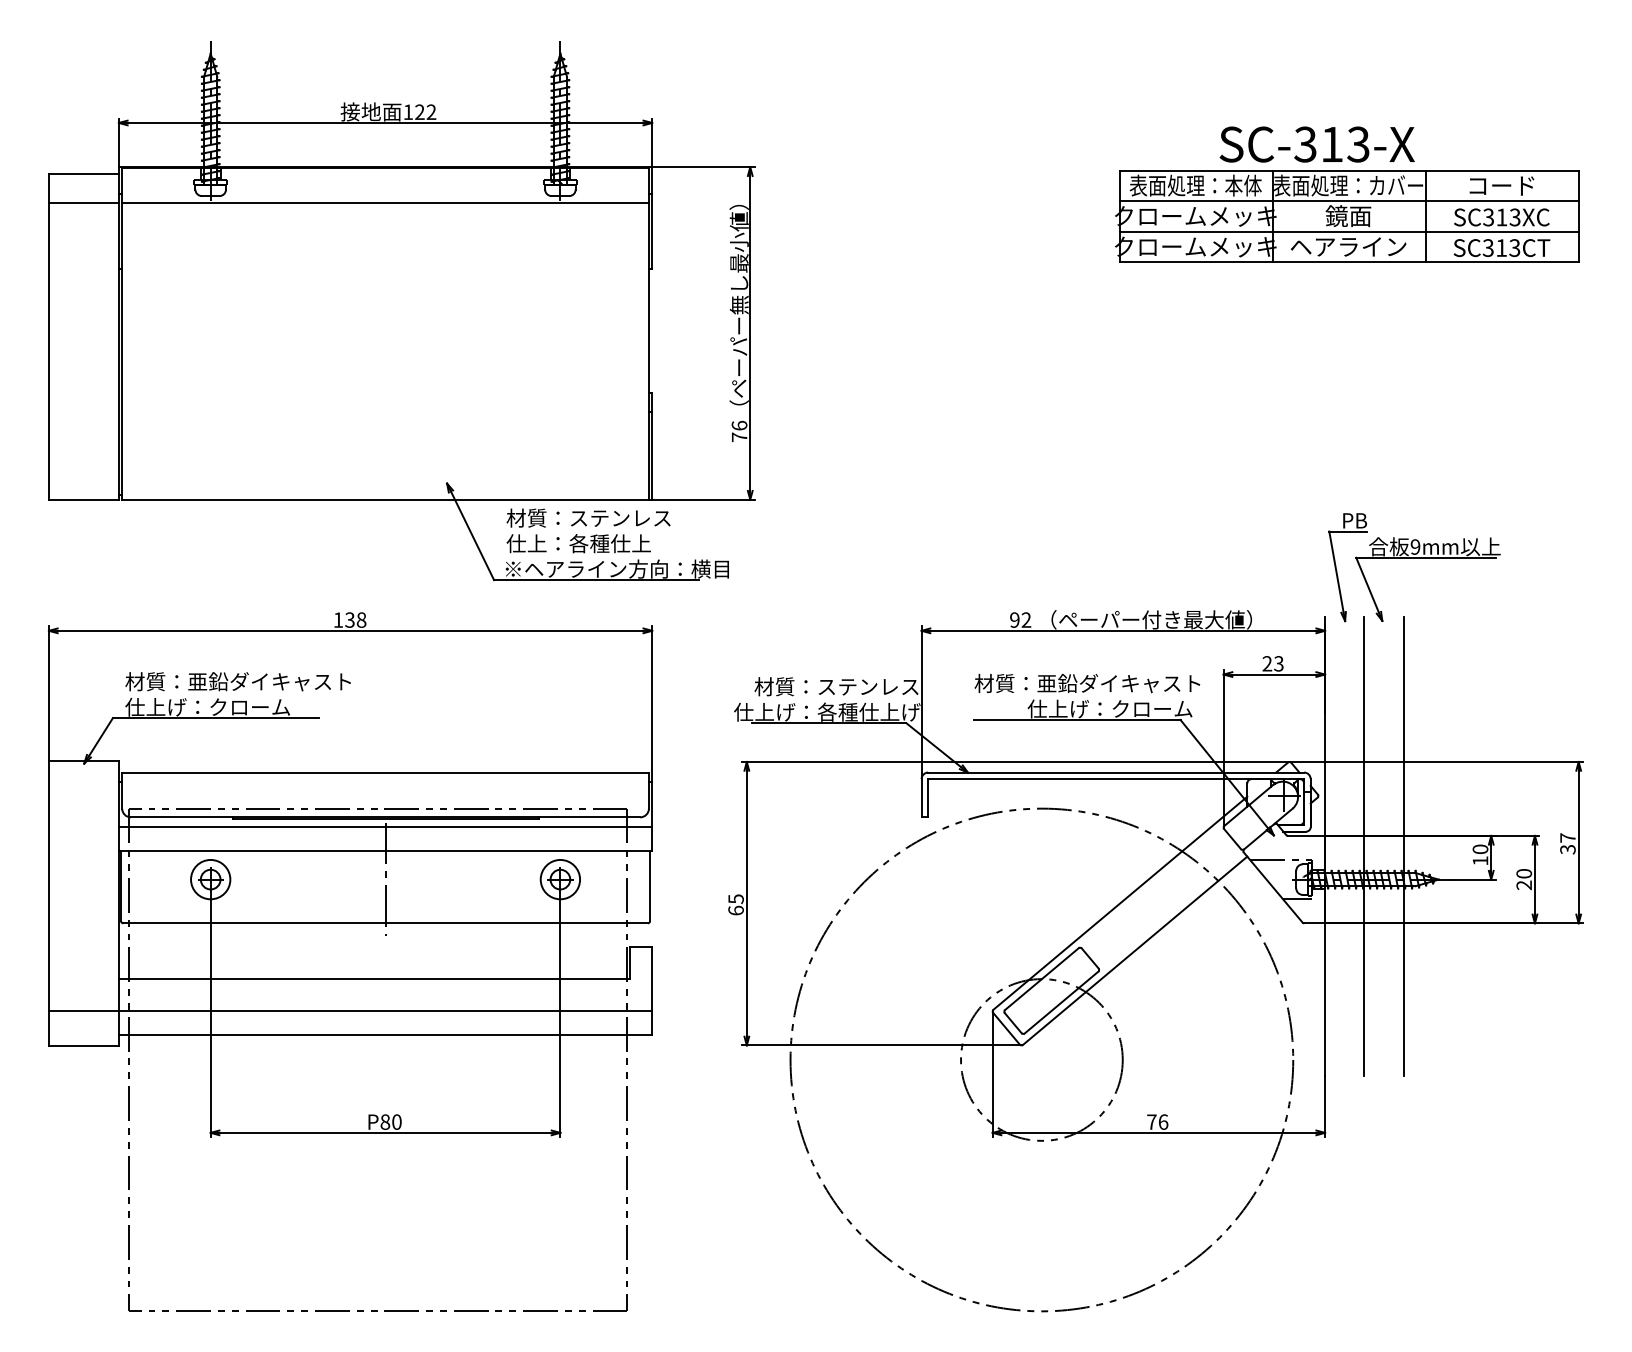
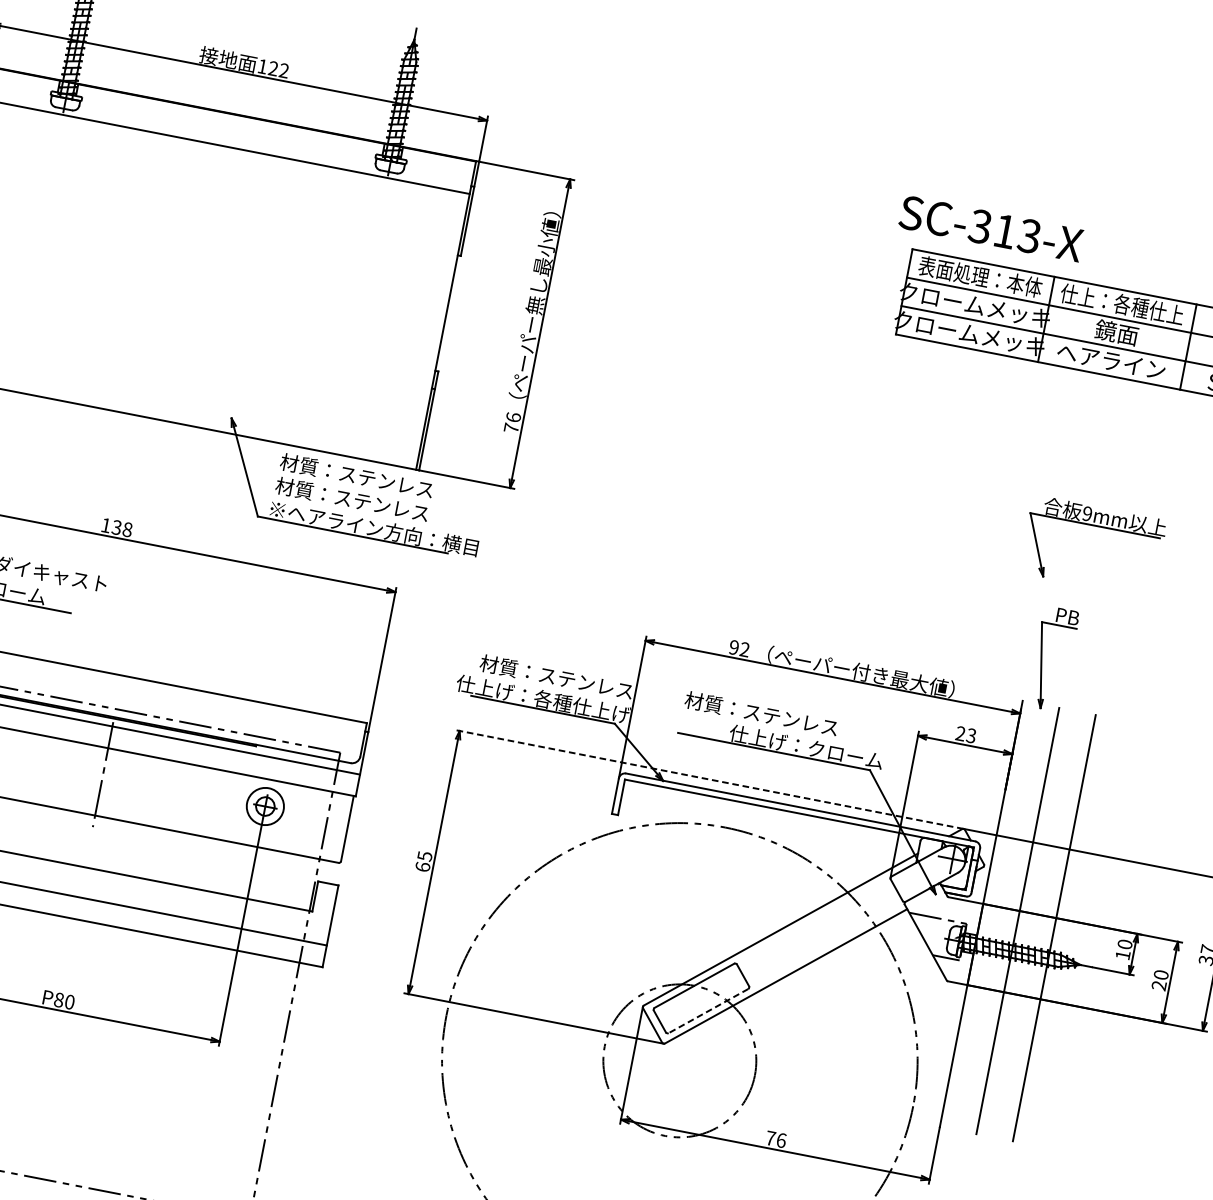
text: (1316, 144) -> (990, 228), moved
text: (1348, 185) -> (1122, 304), 表面処理：カバー -> 仕上：各種仕上
text: (588, 543) -> (352, 499), 仕上：各種仕上 -> 材質：ステンレス
part: (1427, 558) -> (1096, 526), moved
text: (1118, 683) -> (818, 725), 材質：亜鉛ダイキャスト -> 材質：ステンレス
line: (1015, 761) -> (709, 778), solid -> dashed
line: (1061, 1002) -> (708, 1011), solid -> dashed

